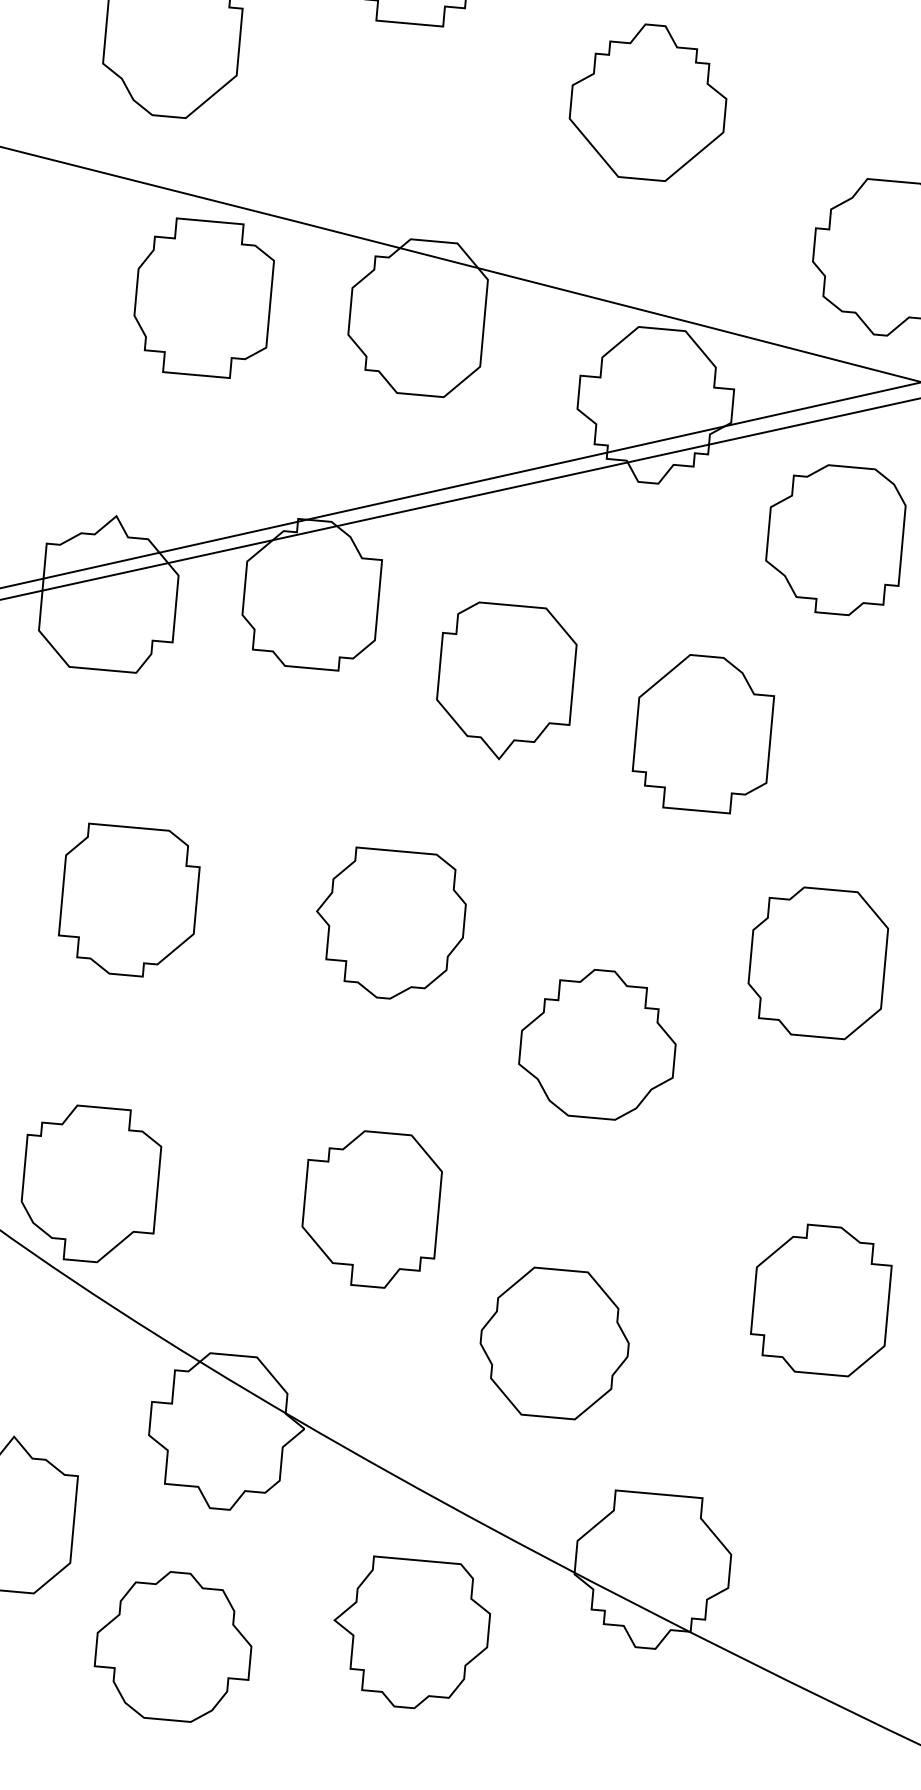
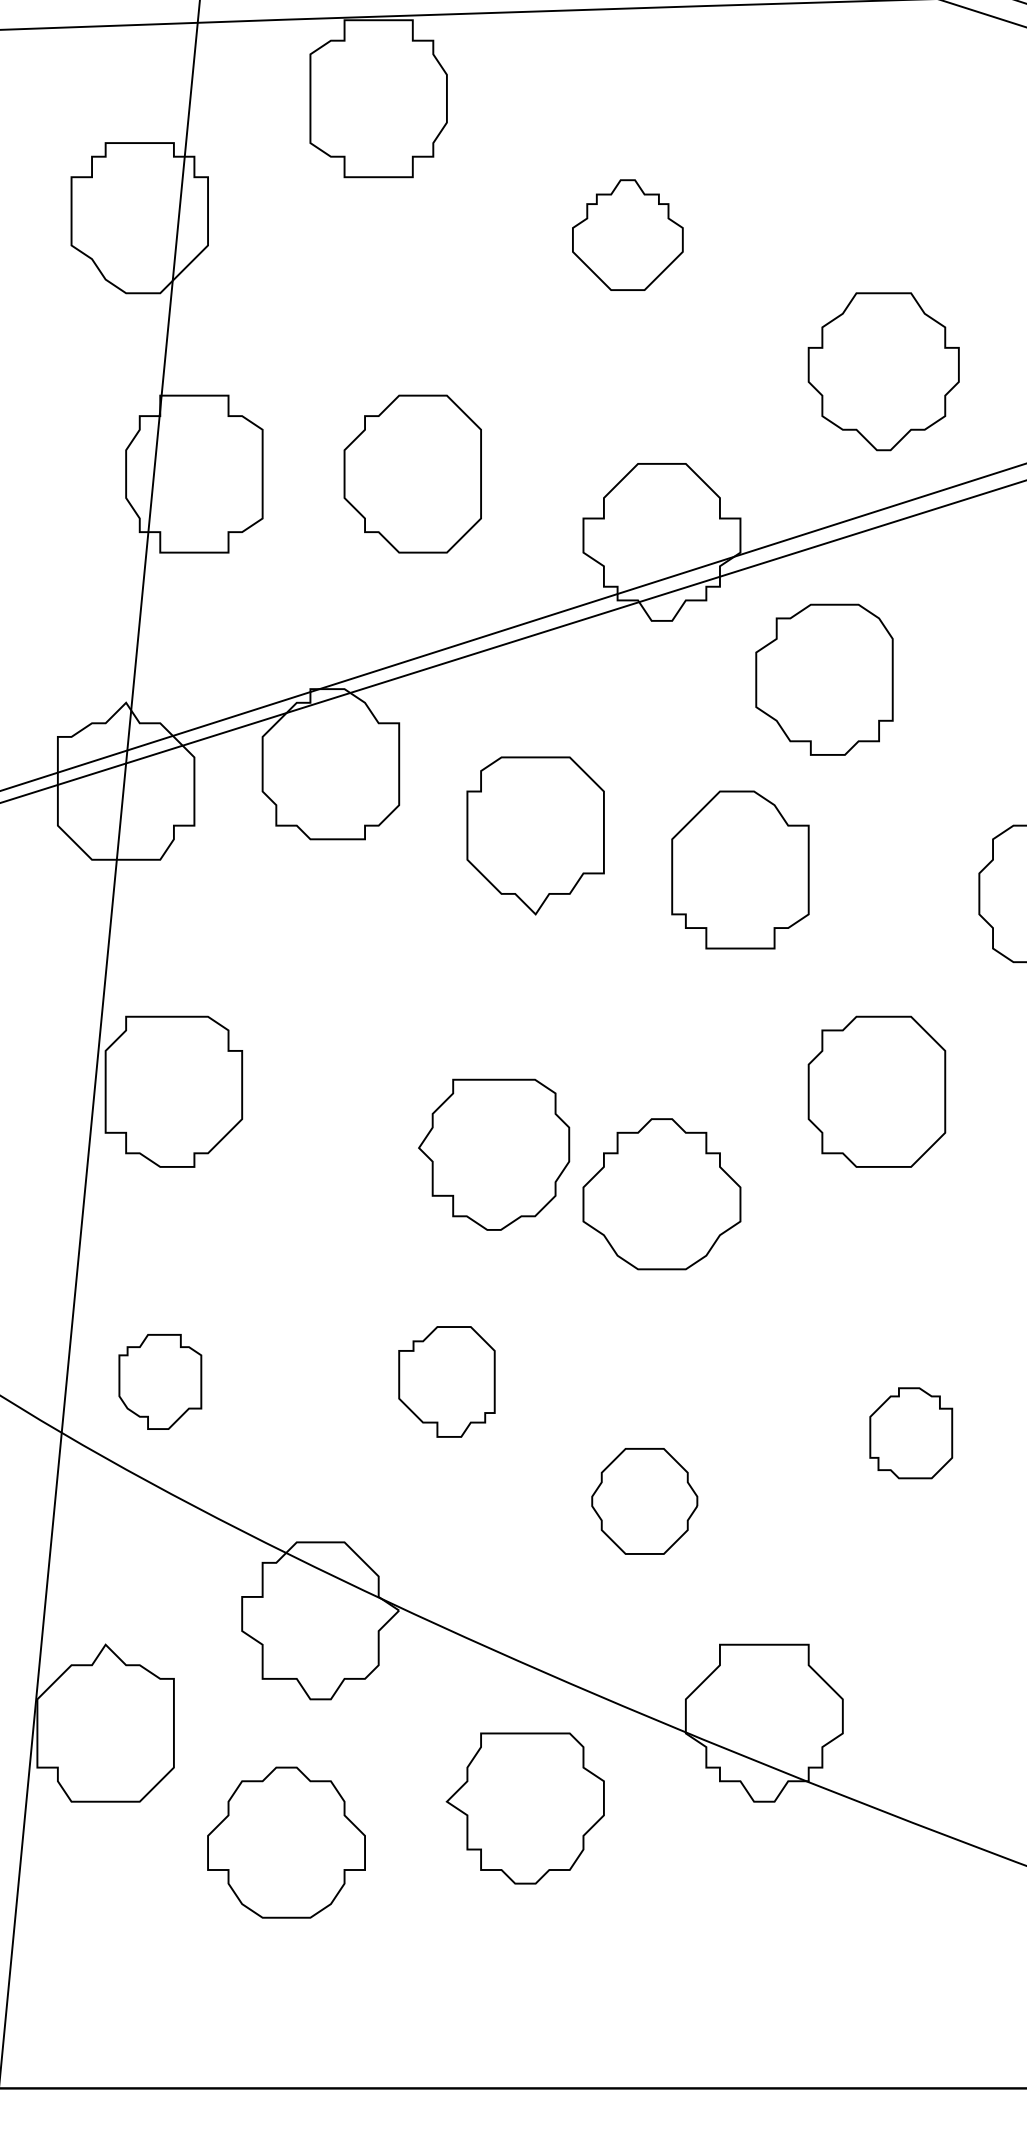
part: (648, 101) -> (627, 234), size x0.7
part: (835, 539) -> (824, 679), moved
part: (390, 924) -> (494, 1154), moved
part: (90, 1183) -> (160, 1381), size x0.6
part: (370, 1208) -> (446, 1381), size x0.7
part: (821, 1300) -> (911, 1433), size x0.6
part: (554, 1343) -> (644, 1501), size x0.7

